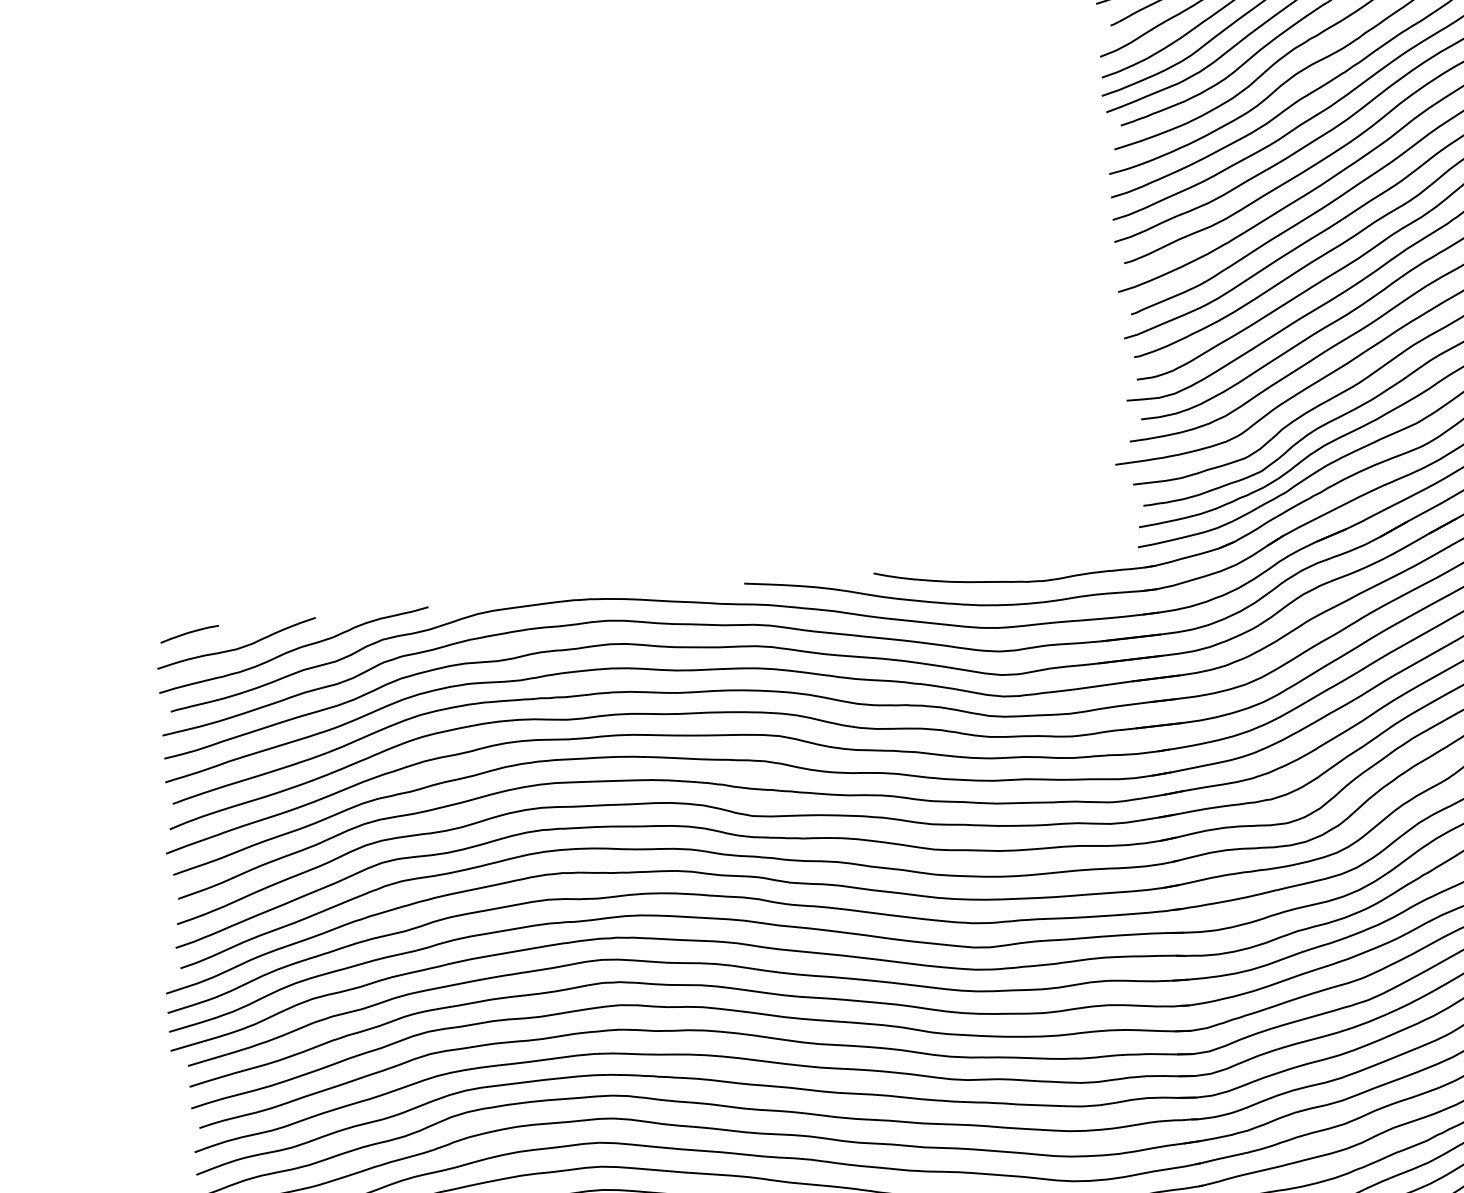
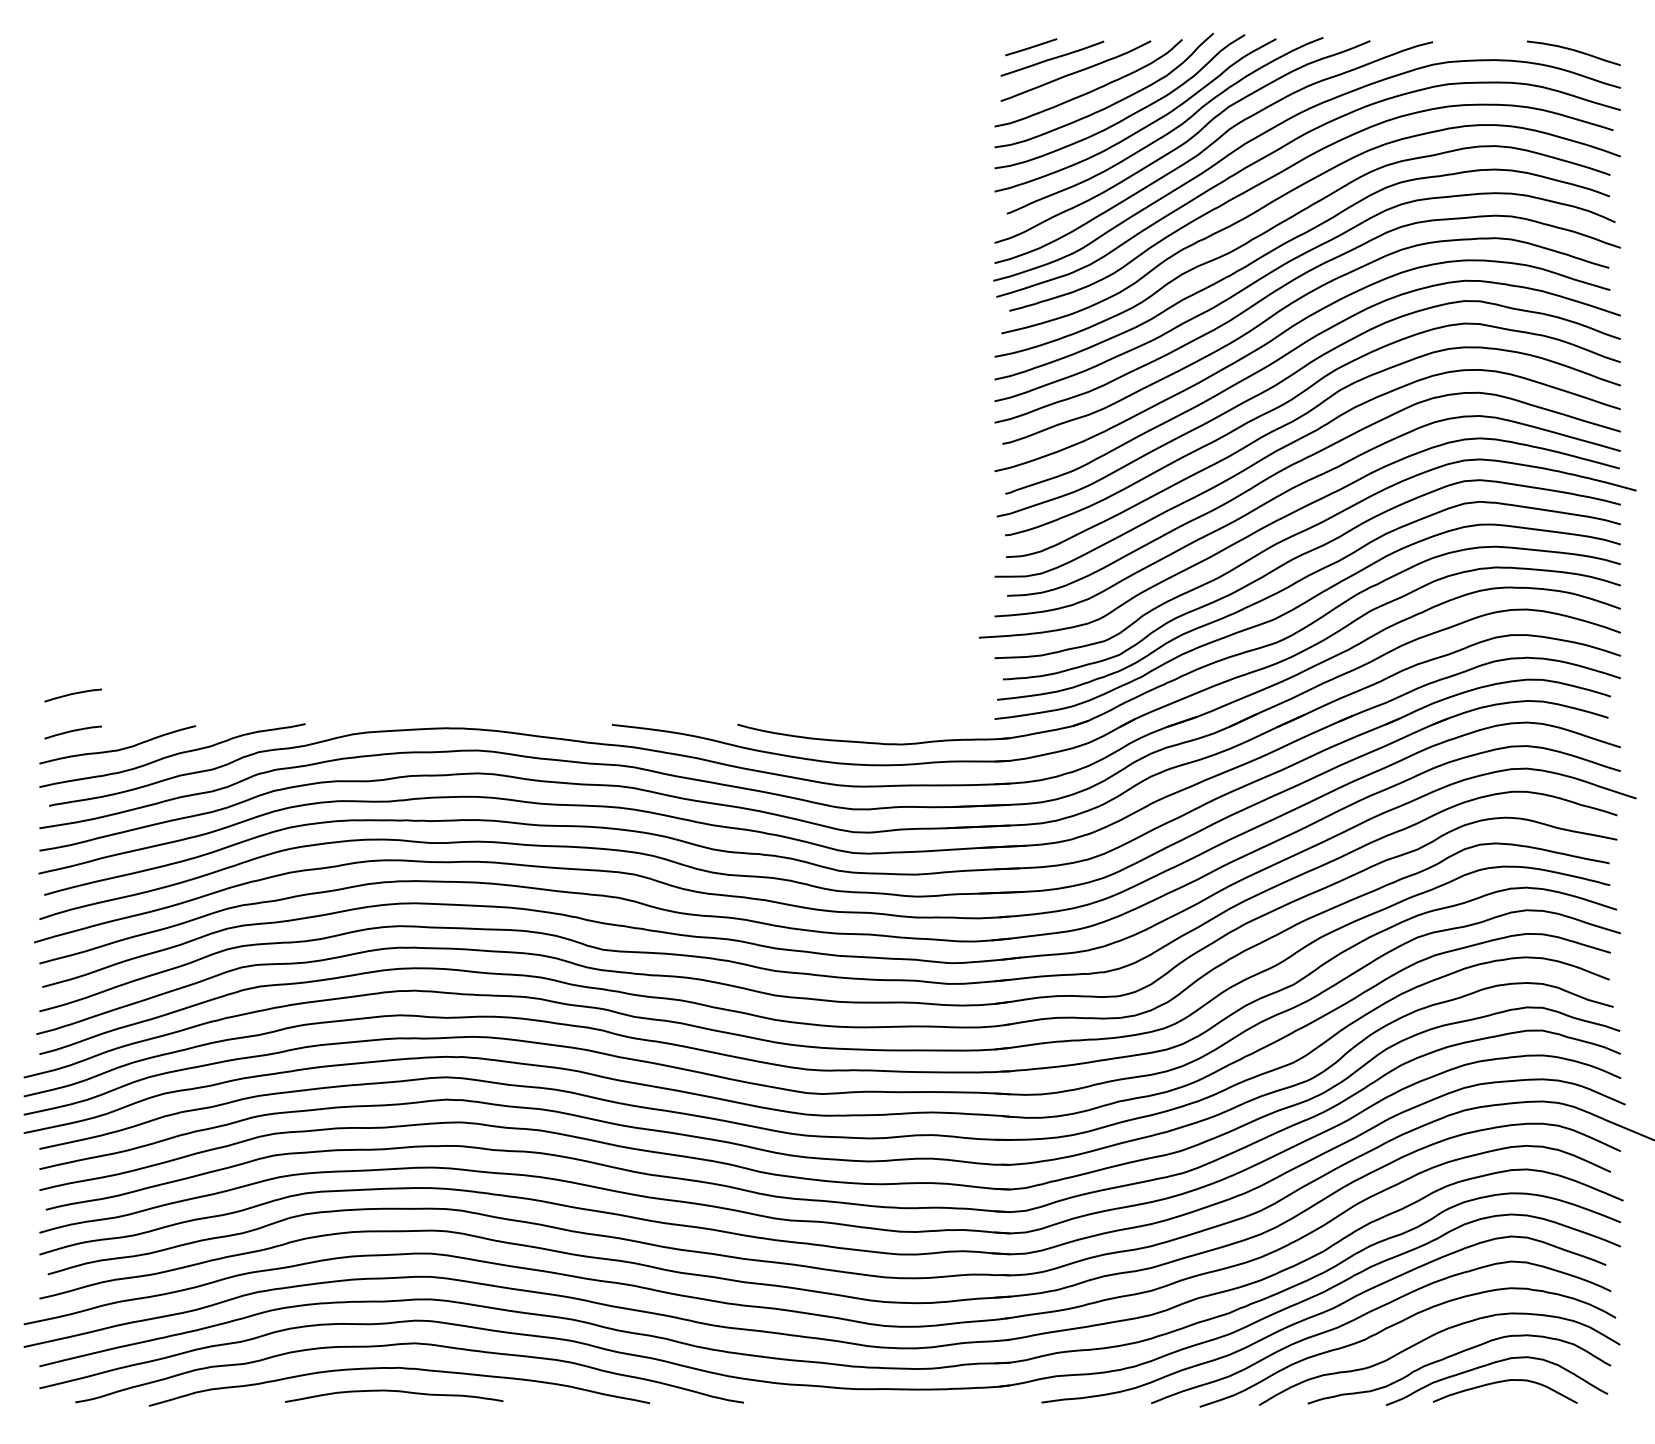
curve: (186, 595) -> (72, 694), added

